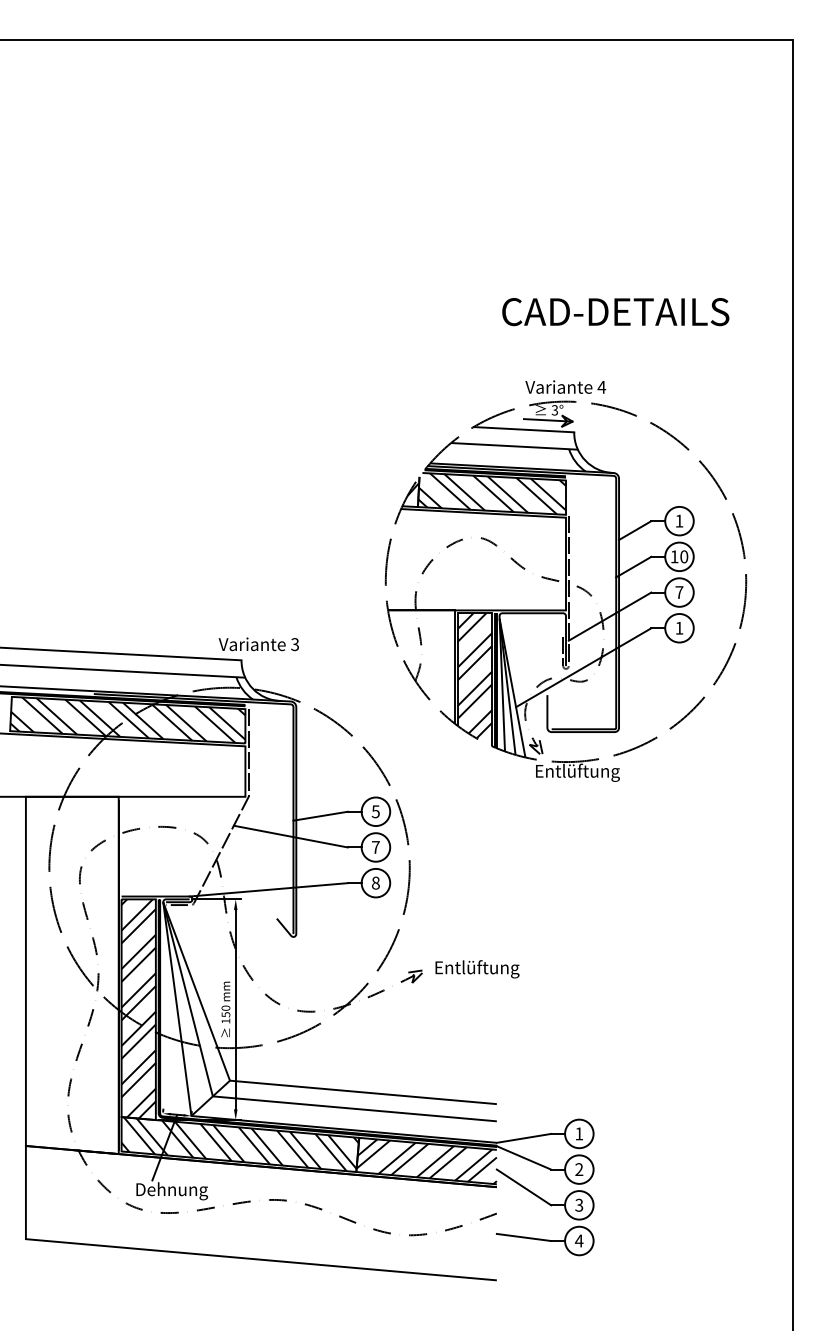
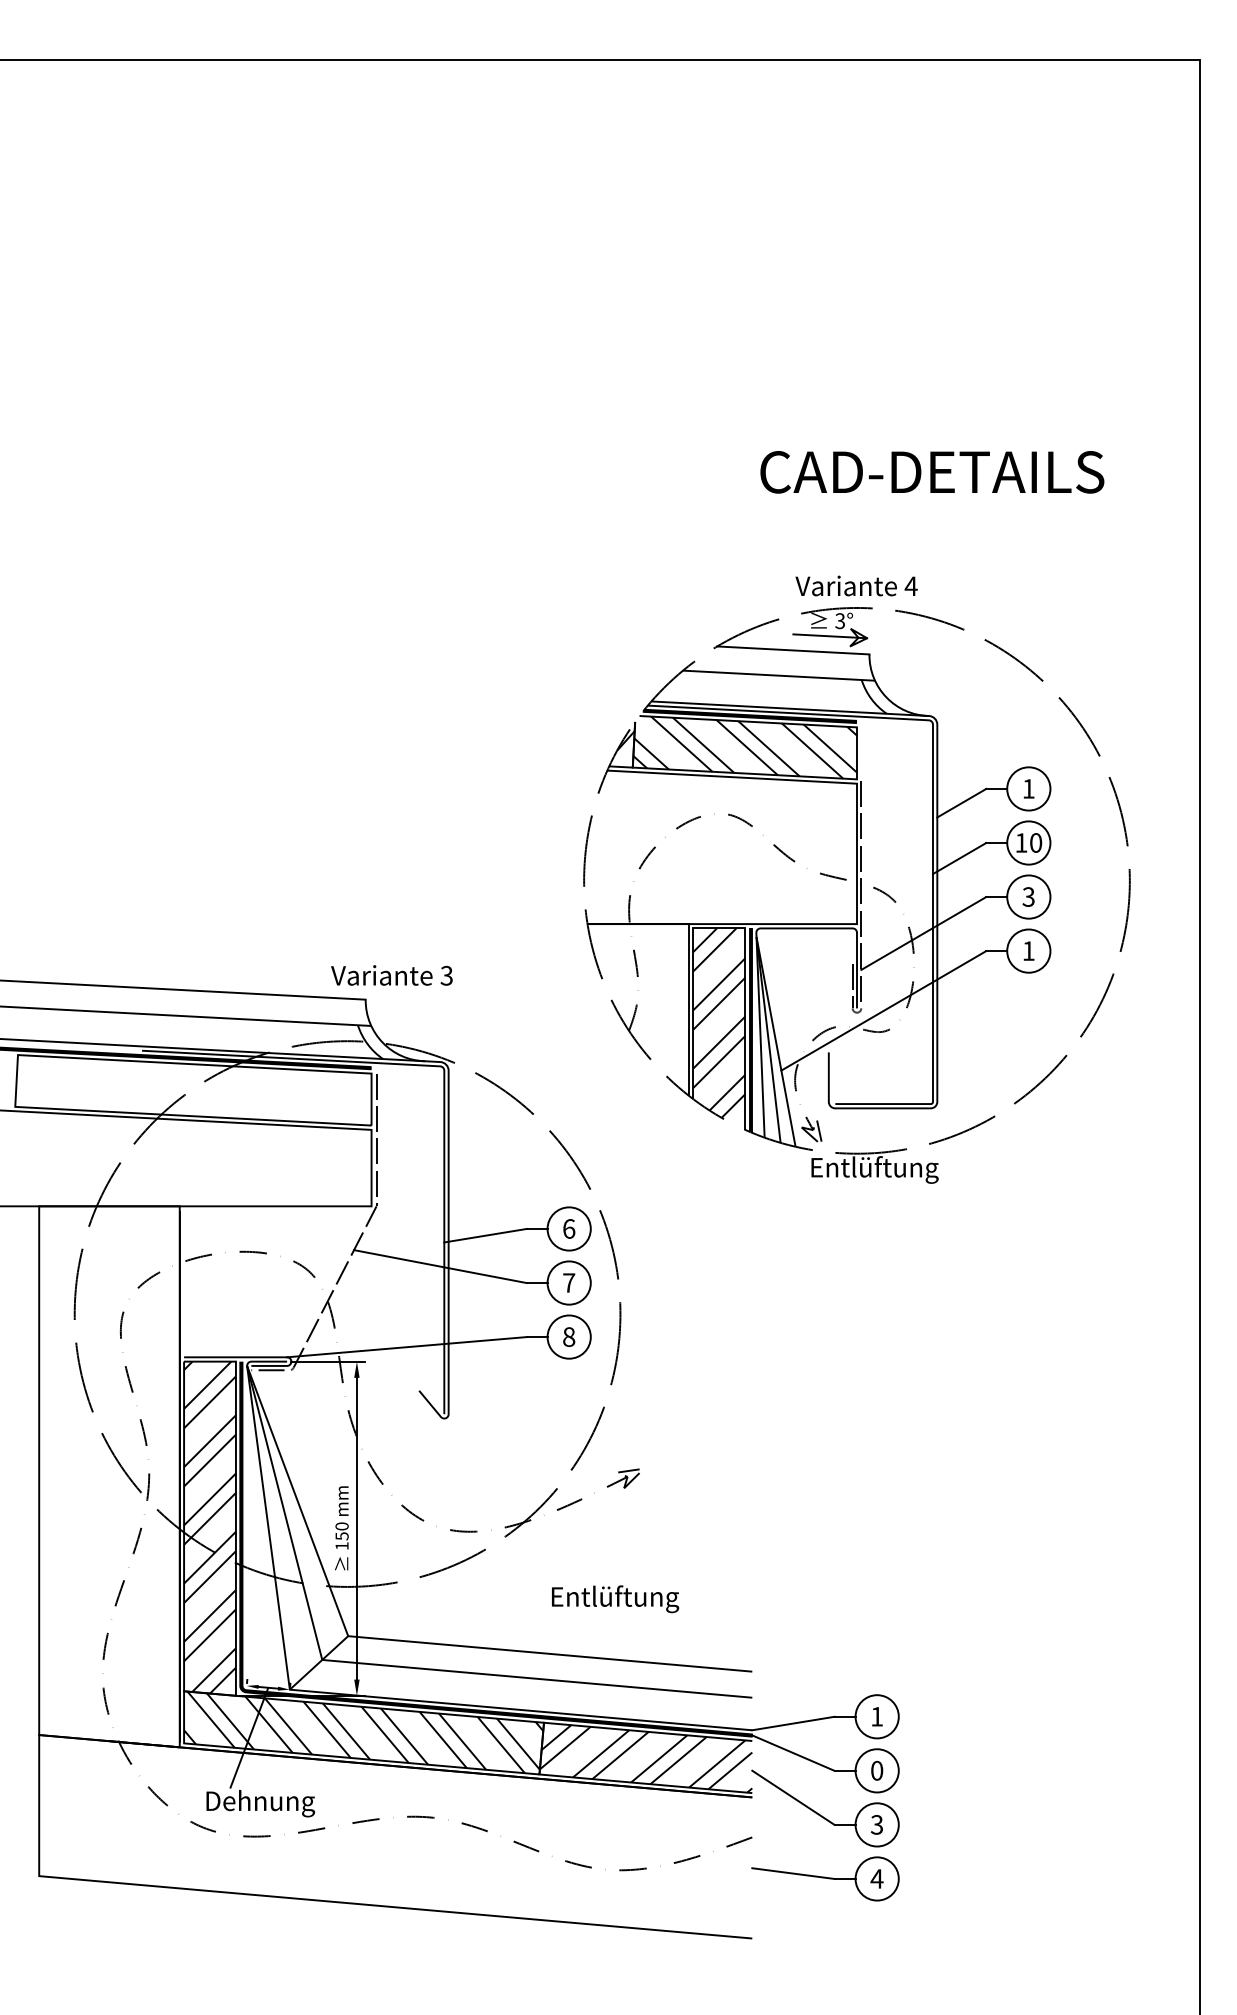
text: (679, 592) -> (1028, 896), 7 -> 3
hatch: (127, 719) -> (193, 1089), removed
text: (375, 811) -> (568, 1228), 5 -> 6
text: (477, 969) -> (615, 1599), moved
text: (579, 1169) -> (877, 1770), 2 -> 0

